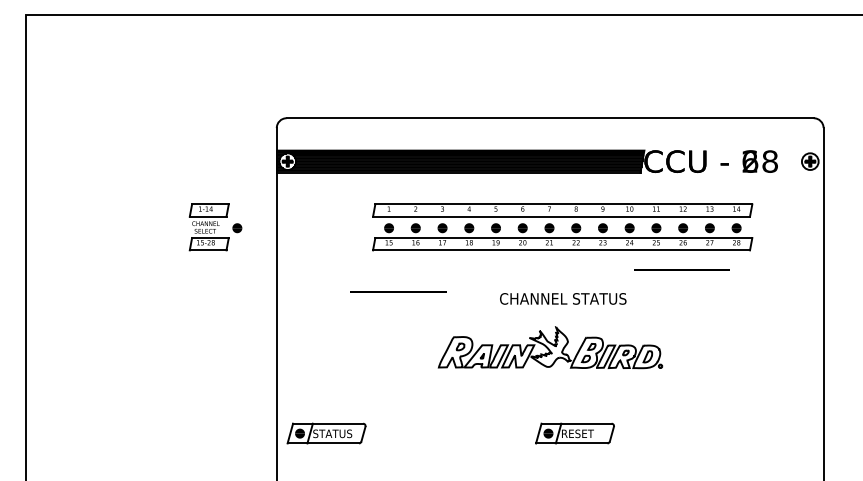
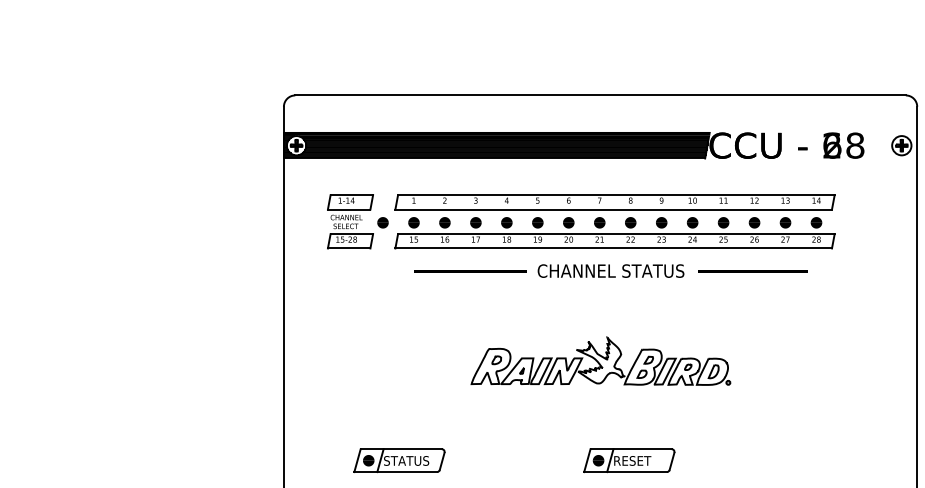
part: (215, 227) -> (357, 221), moved
line: (398, 291) -> (470, 270), moved
text: (563, 298) -> (611, 270), moved
part: (326, 433) -> (399, 460), moved

